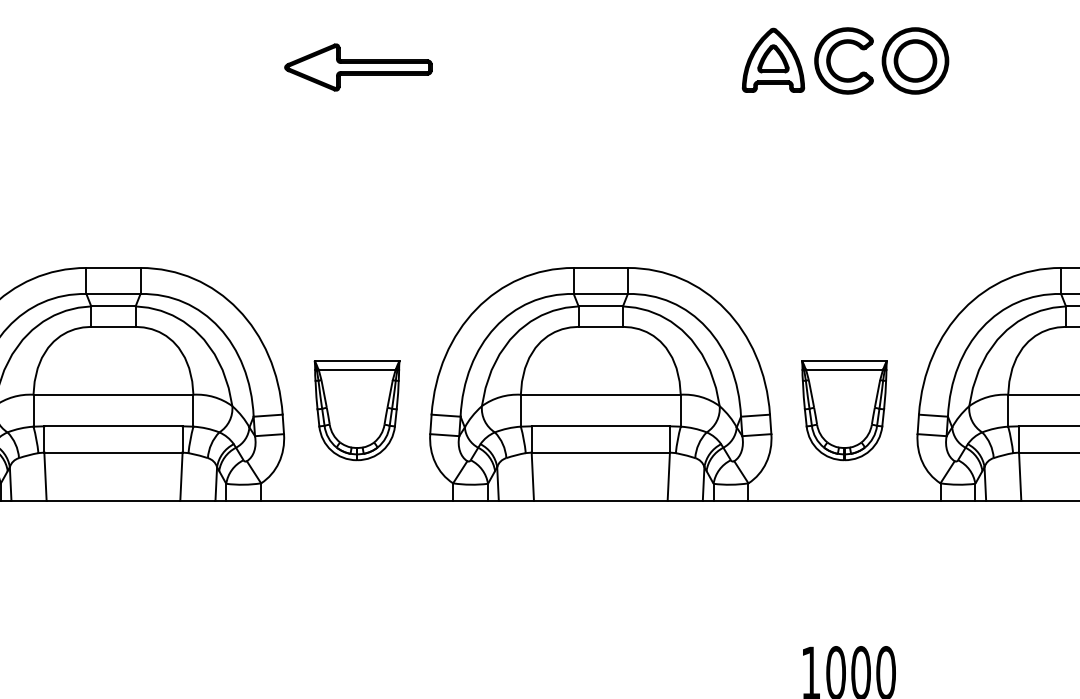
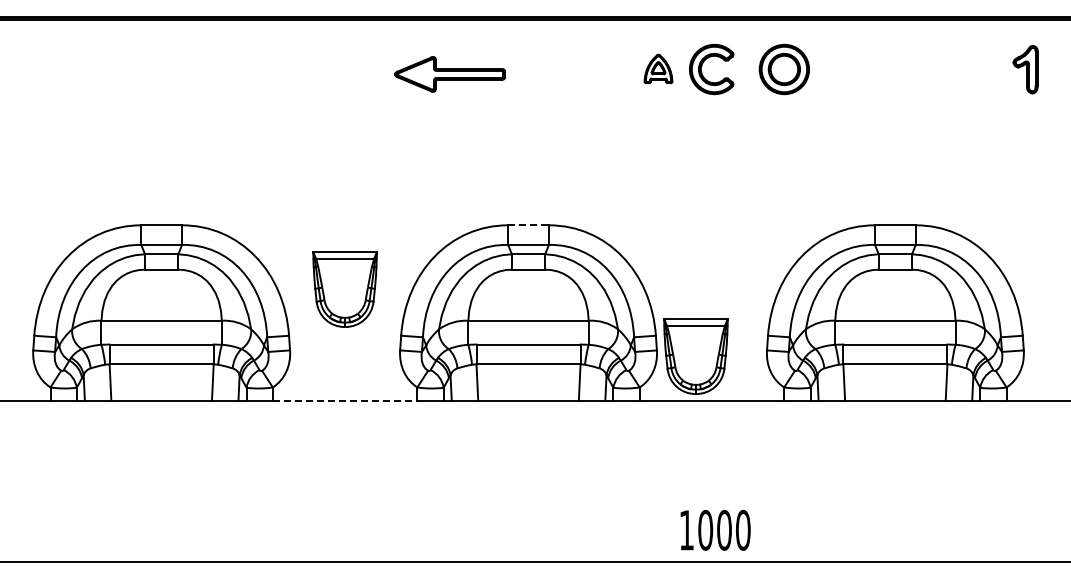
part: (773, 59) -> (658, 68), size x0.6
part: (914, 60) -> (783, 69), moved
part: (358, 67) -> (450, 74), moved
line: (602, 268) -> (529, 225), solid -> dashed
part: (356, 410) -> (344, 289), moved
part: (843, 410) -> (695, 356), moved
line: (357, 500) -> (345, 400), solid -> dashed

